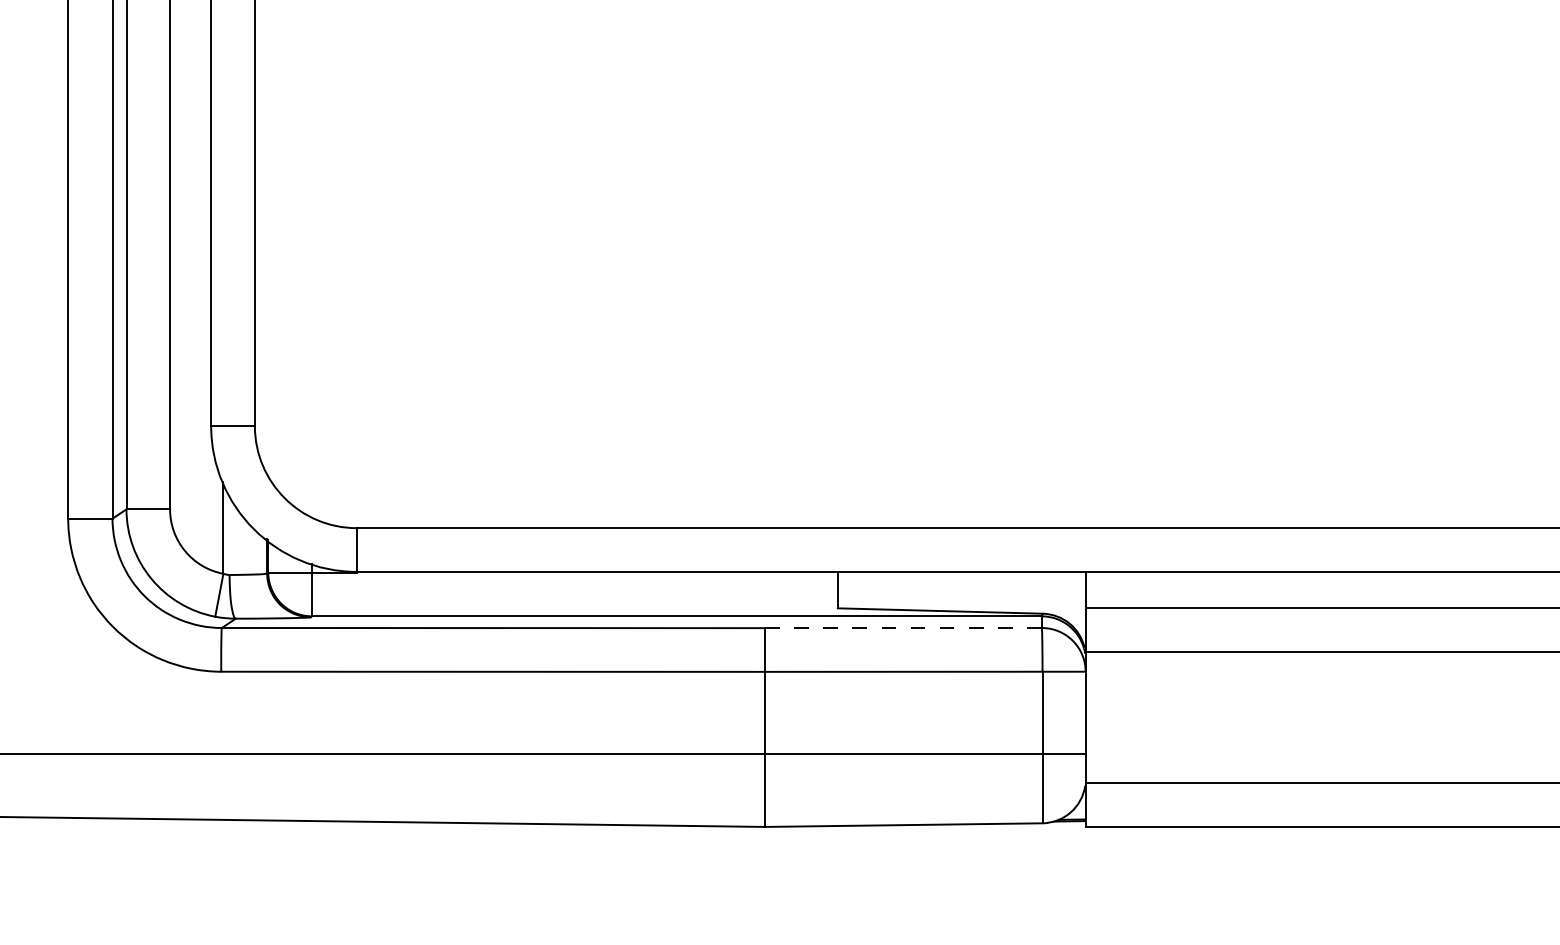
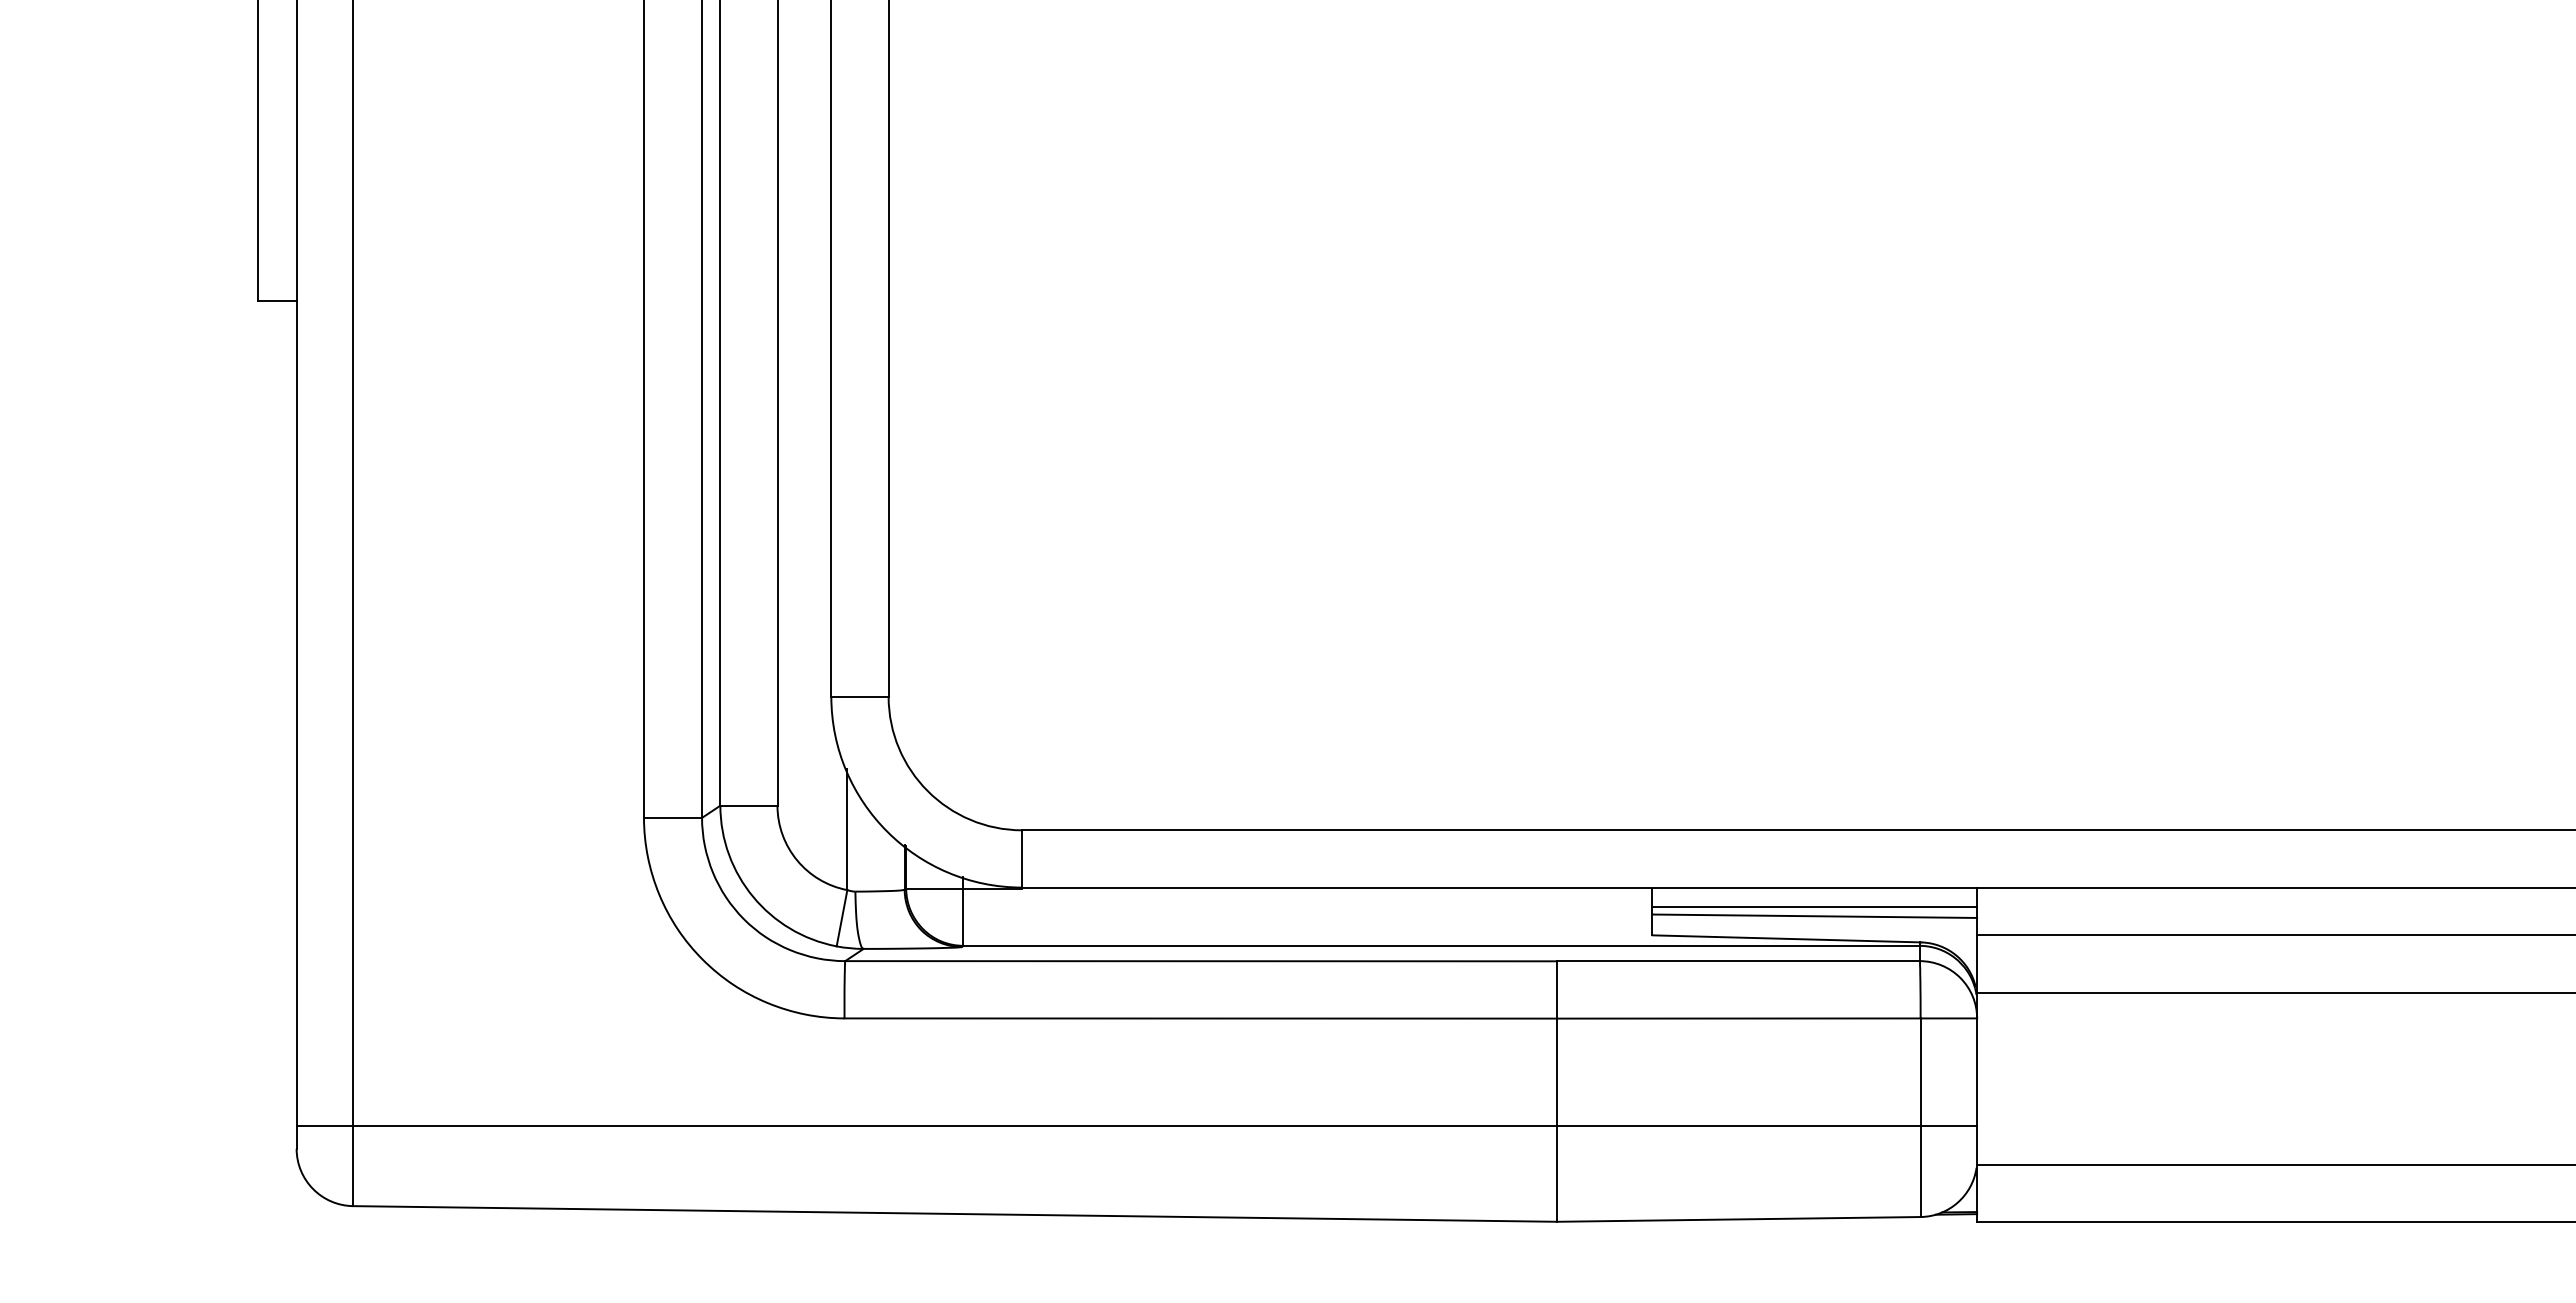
line: (961, 586) -> (1814, 906), added
line: (961, 593) -> (1814, 915), added
line: (902, 628) -> (1737, 961), dashed -> solid

